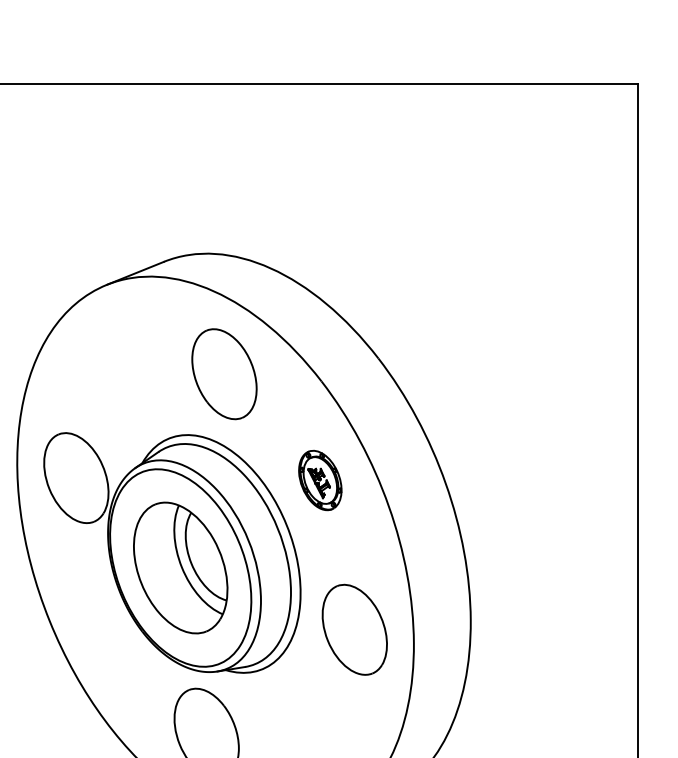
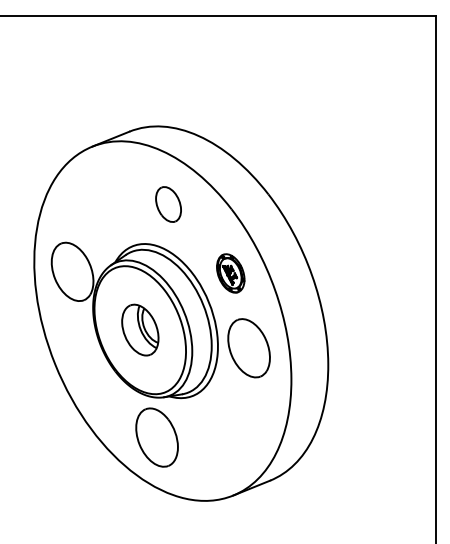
part: (224, 374) -> (168, 204), size x0.6
part: (181, 566) -> (140, 329), size x0.6
part: (353, 630) -> (248, 348), moved

